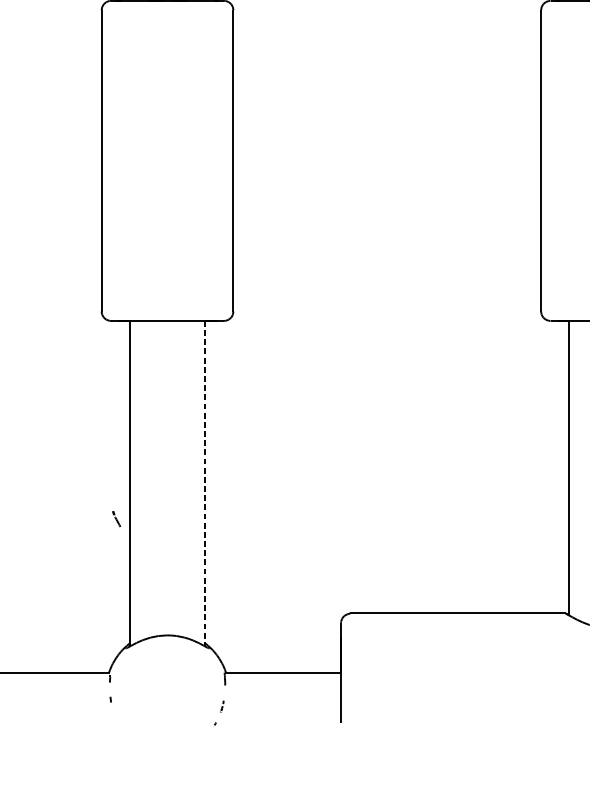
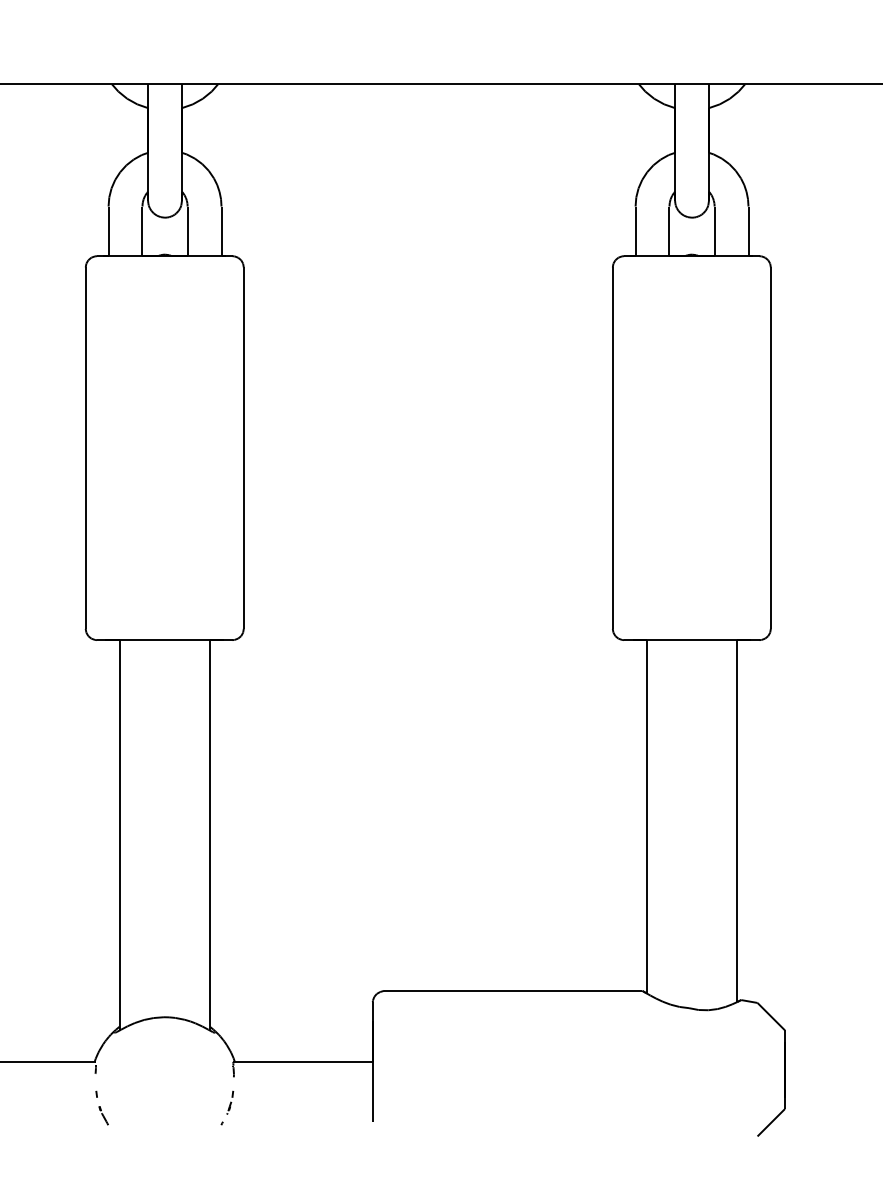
line: (204, 482) -> (209, 833), dashed -> solid
line: (116, 518) -> (103, 1115), moved
part: (222, 706) -> (230, 1102), size x1.67

